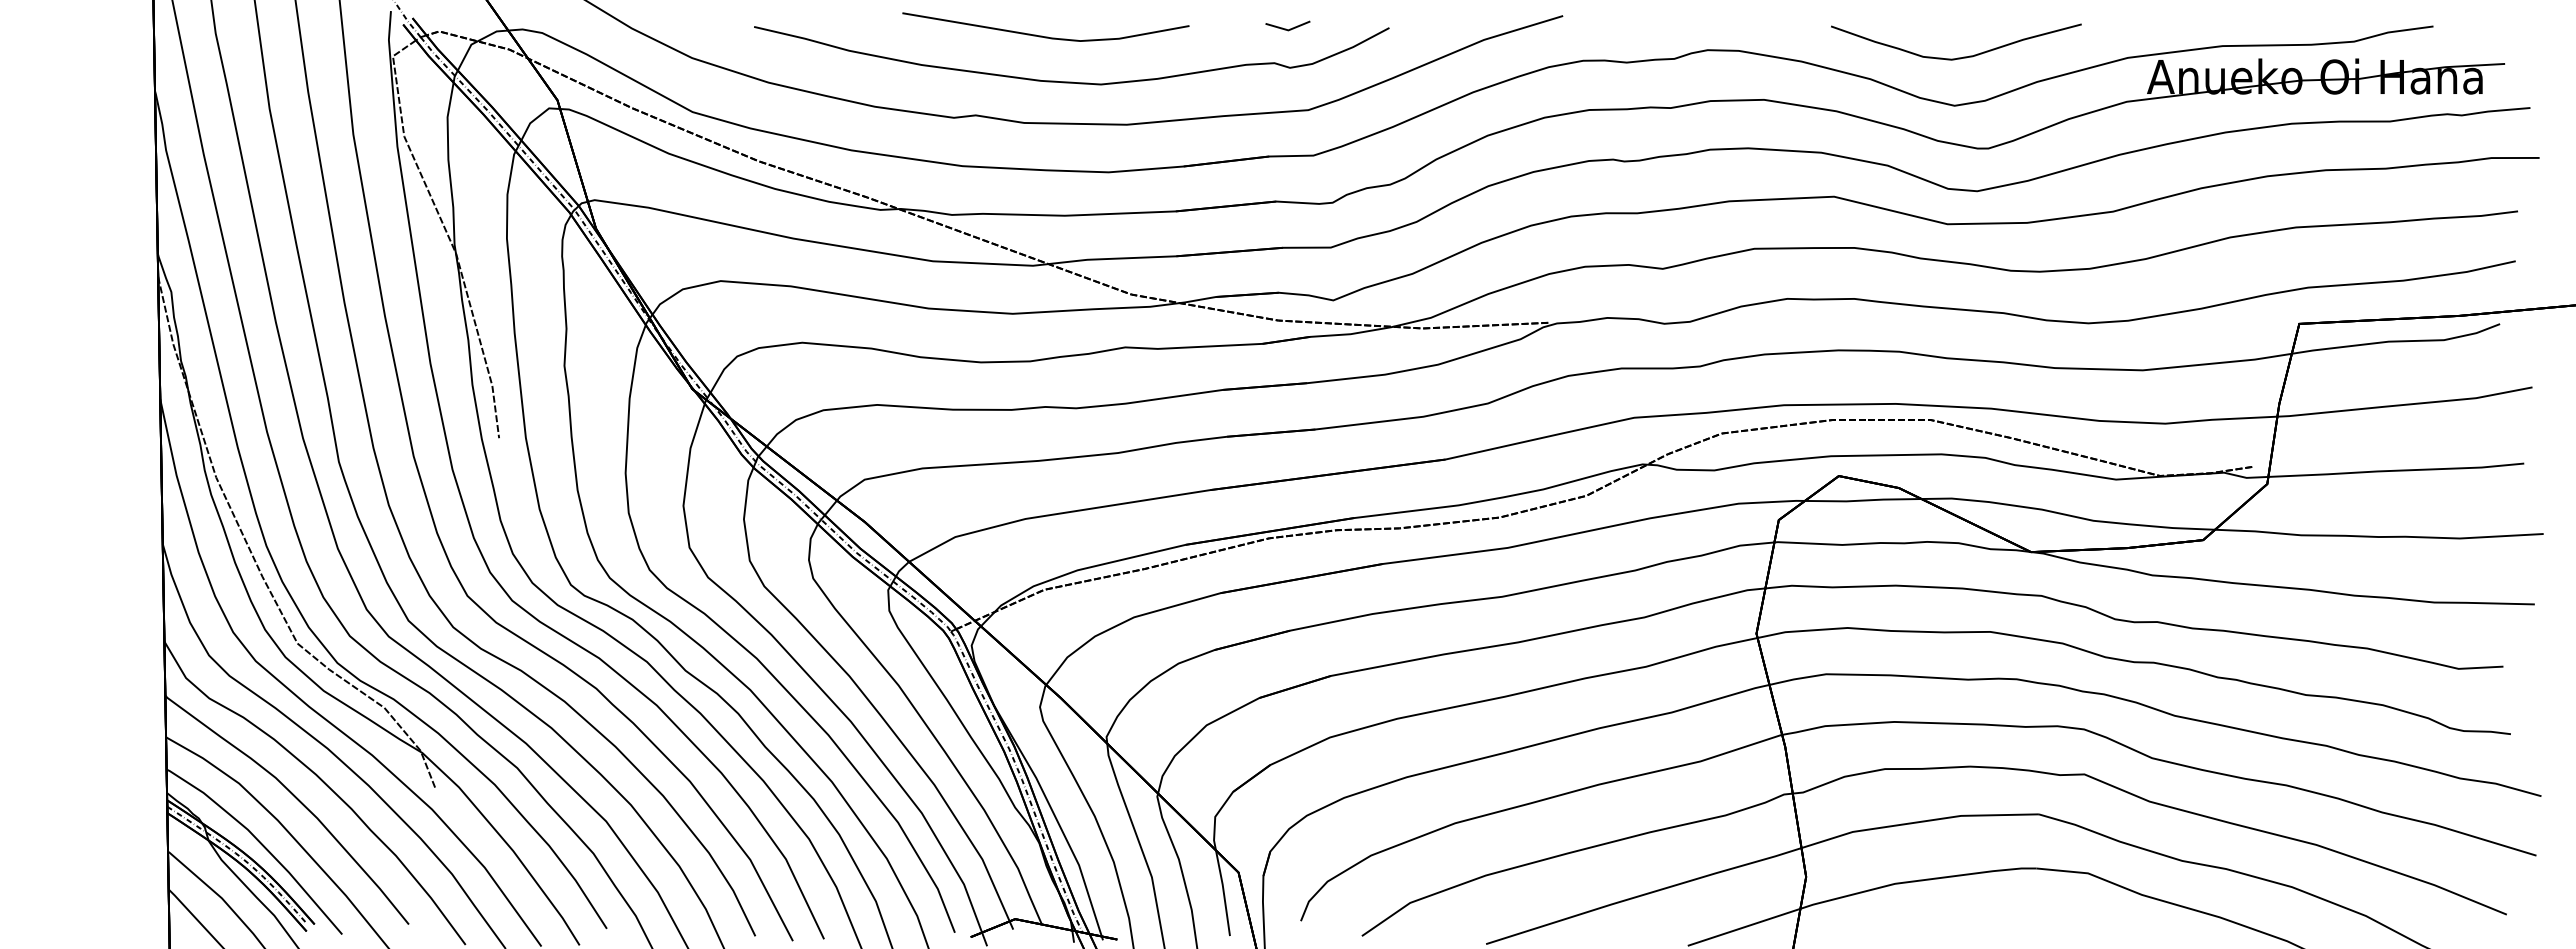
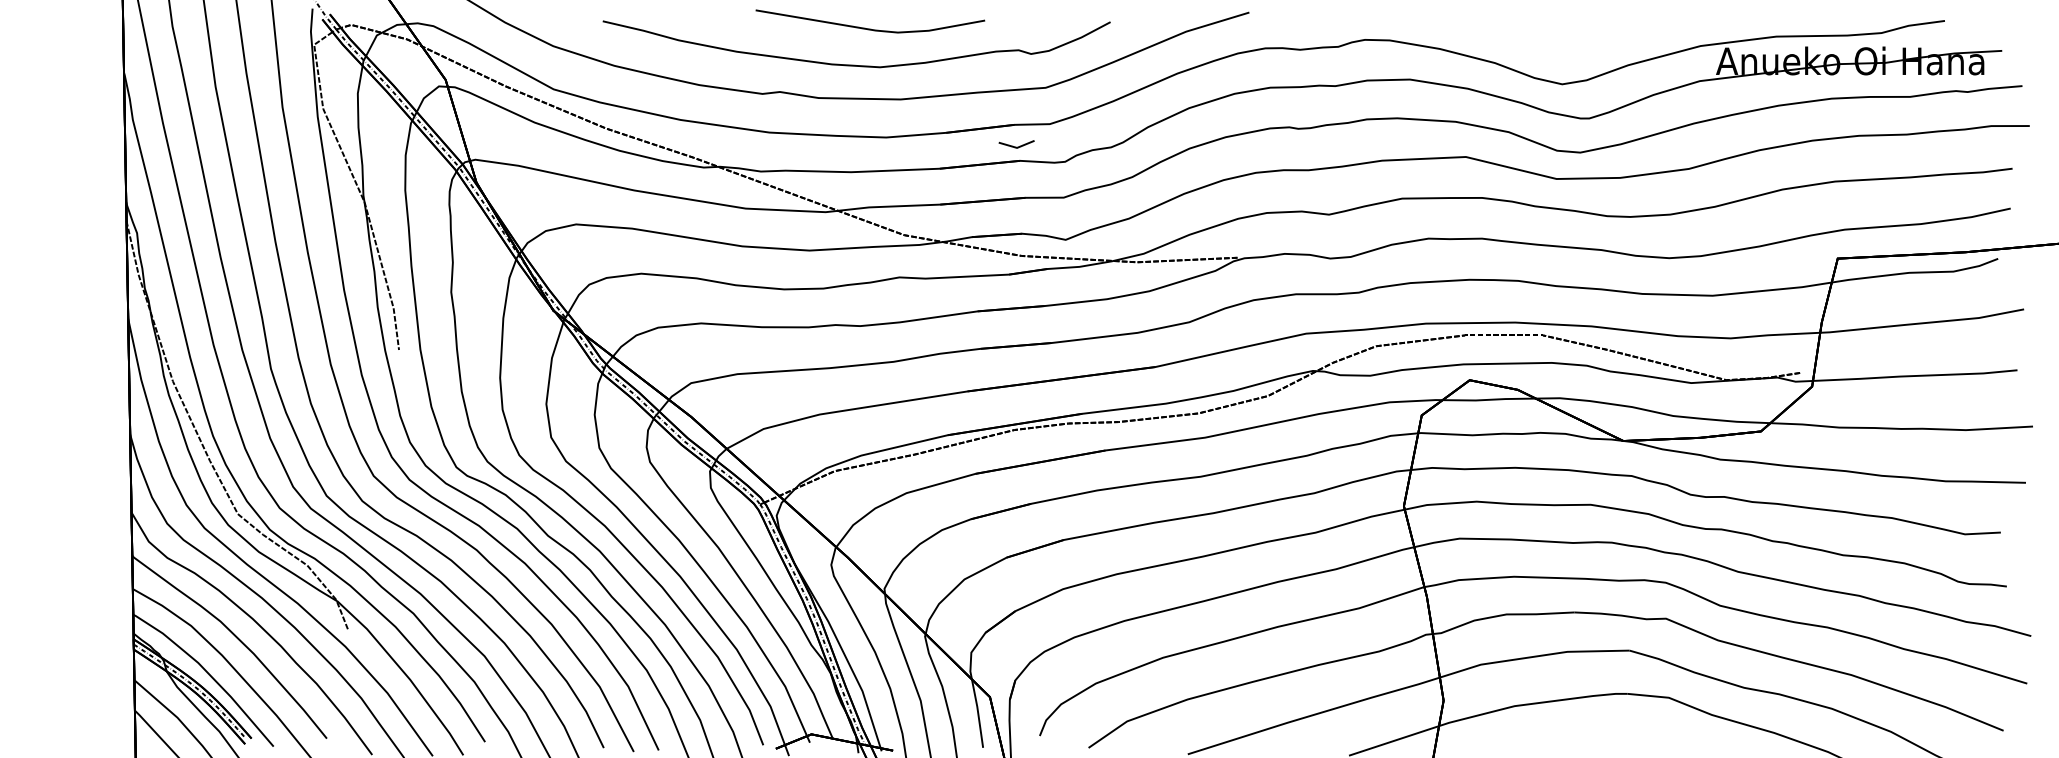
line: (1286, 28) -> (1015, 146), moved
line: (1042, 35) -> (867, 28), moved
curve: (1957, 57) -> (1564, 45), removed

